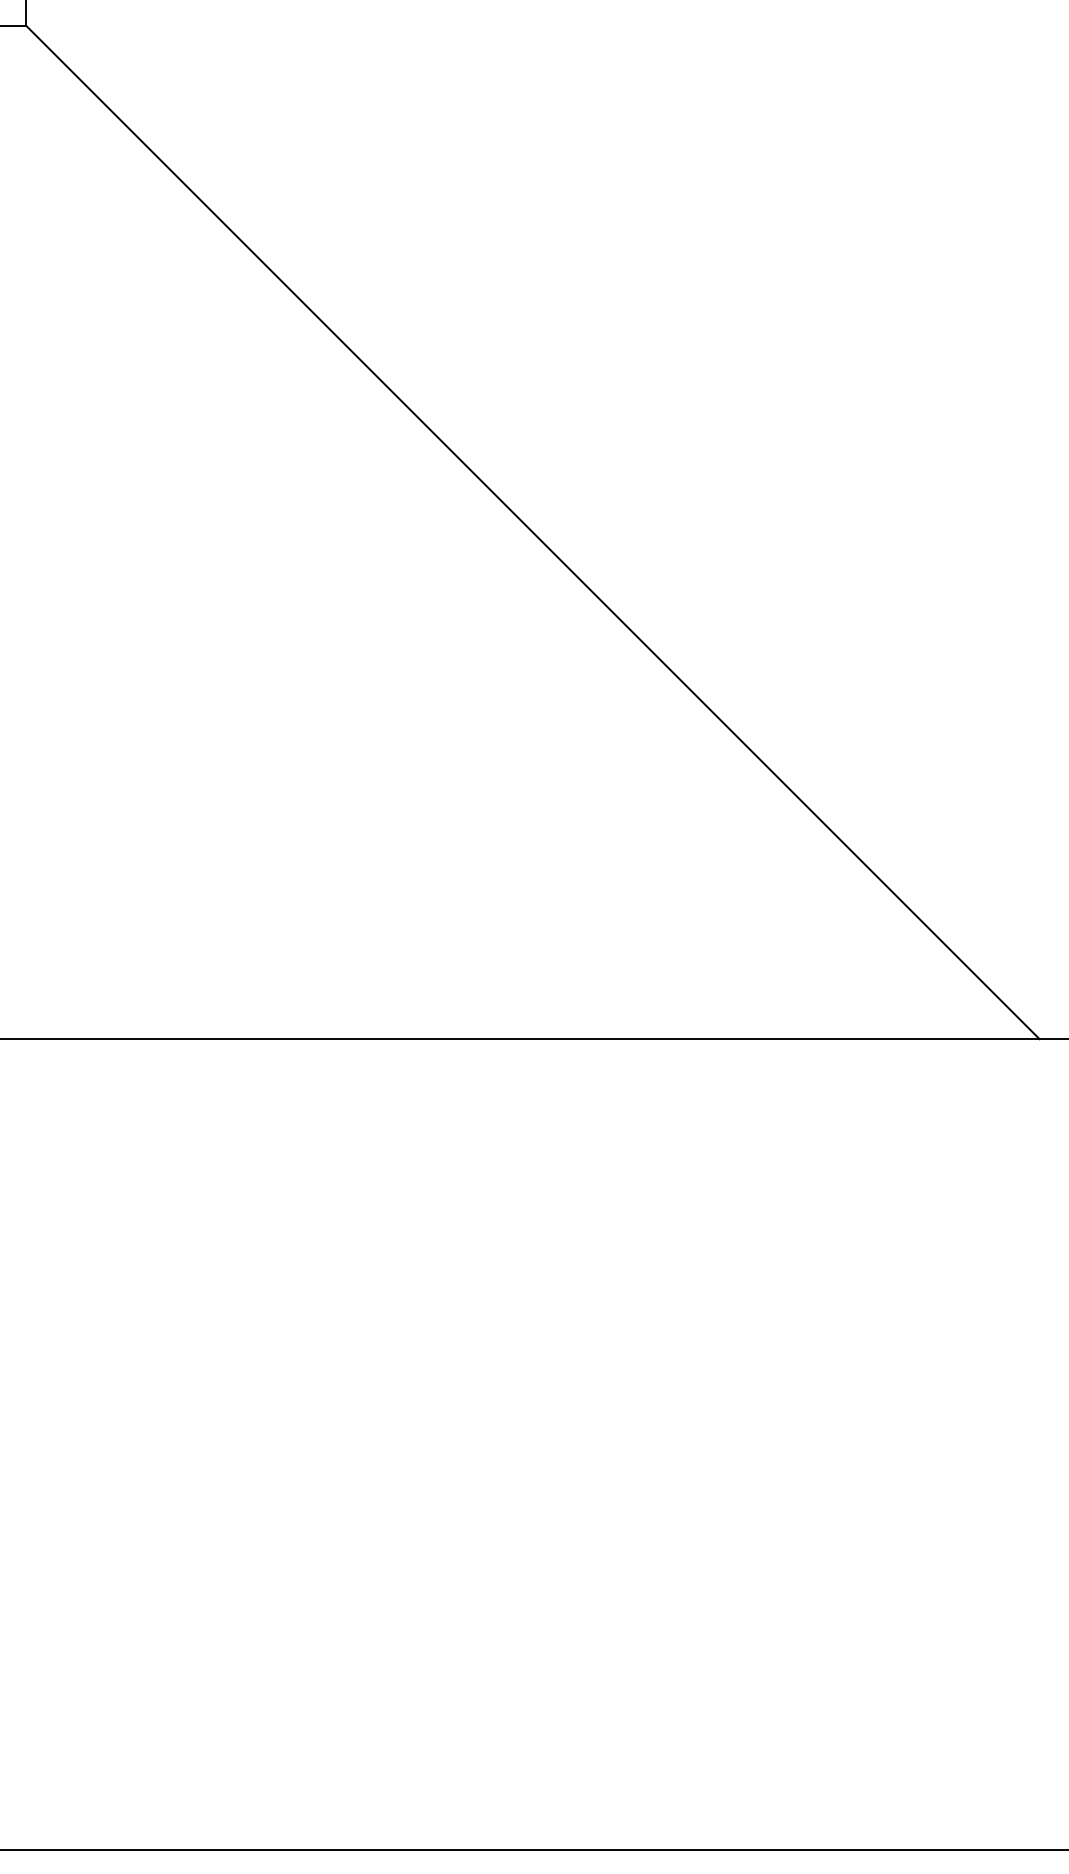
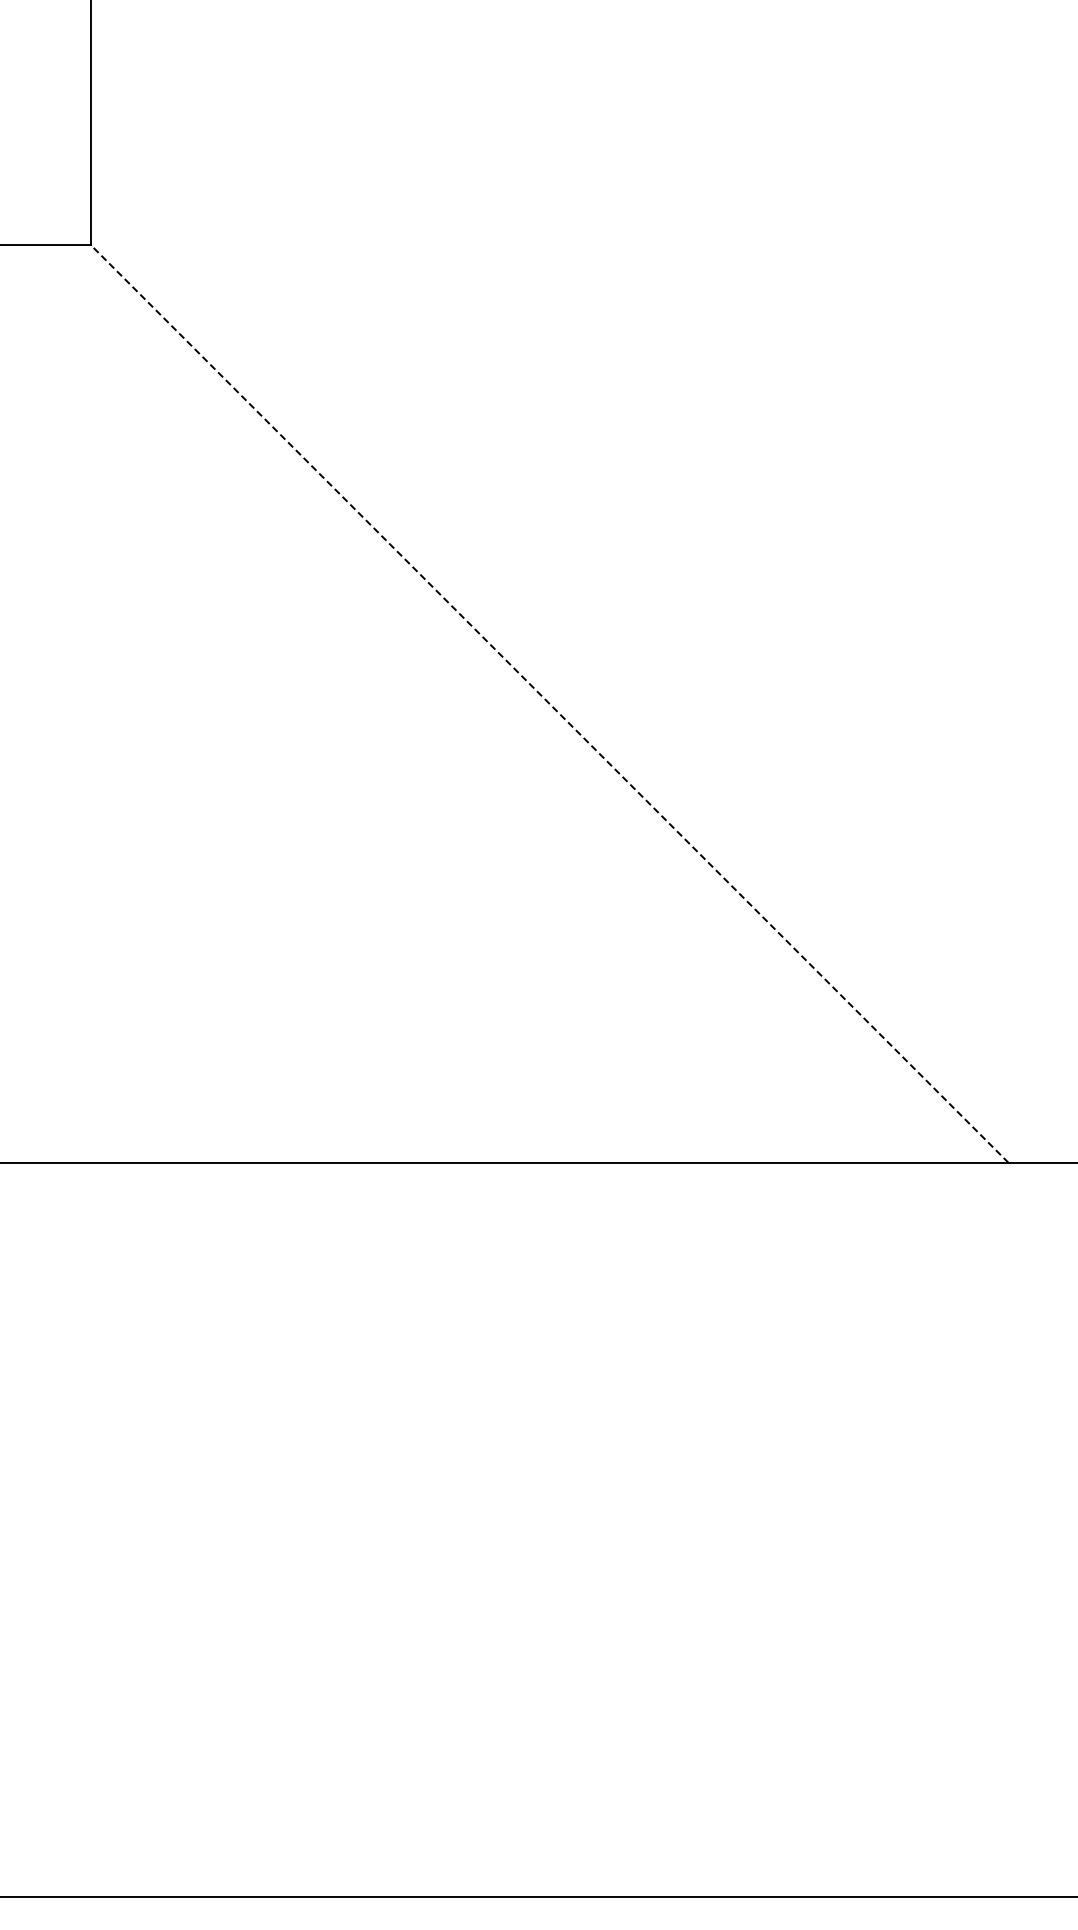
line: (532, 532) -> (549, 703), solid -> dashed

